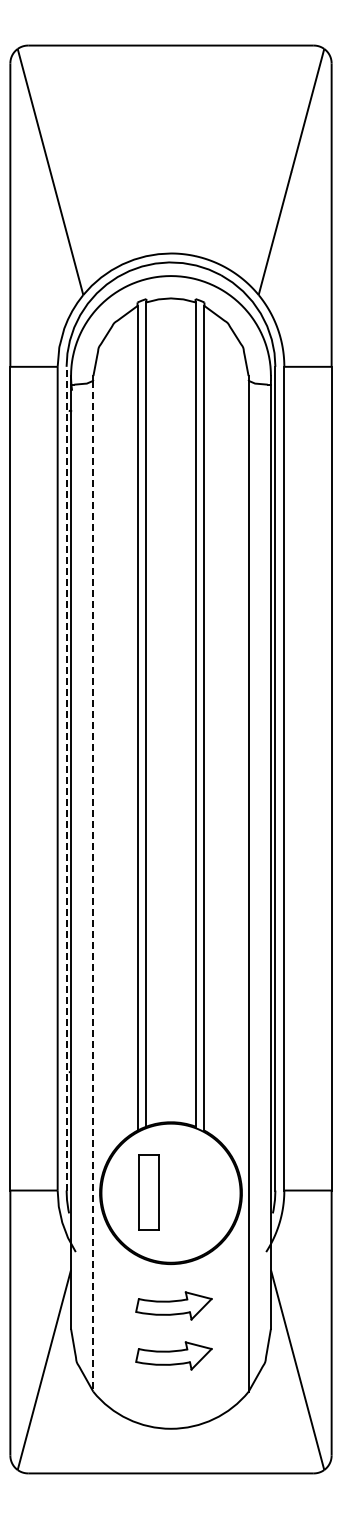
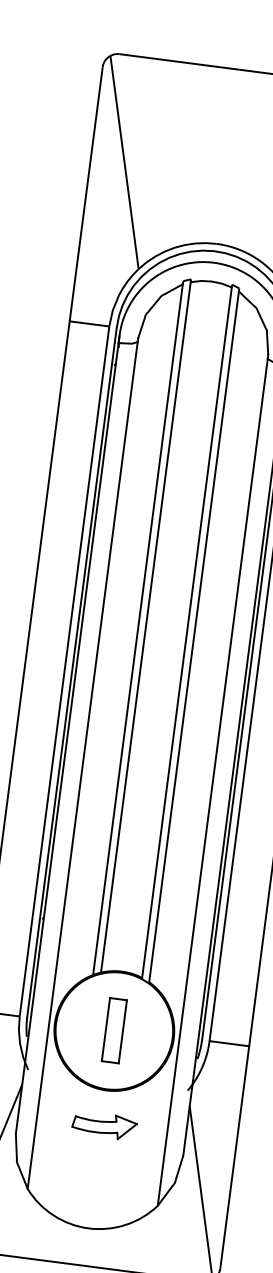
line: (66, 778) -> (71, 672), dashed -> solid
line: (93, 886) -> (82, 765), dashed -> solid
part: (148, 1192) -> (114, 1030), moved
part: (173, 1355) -> (98, 1167), removed

